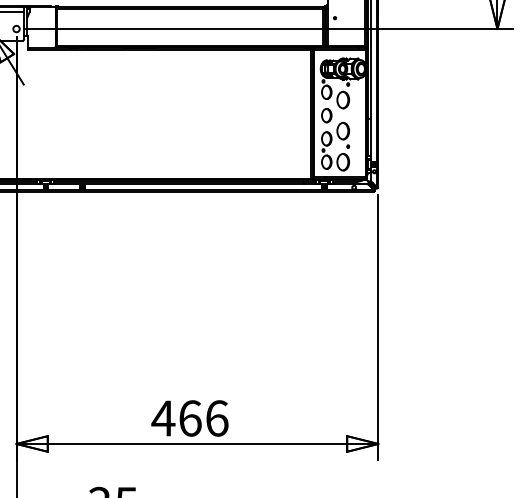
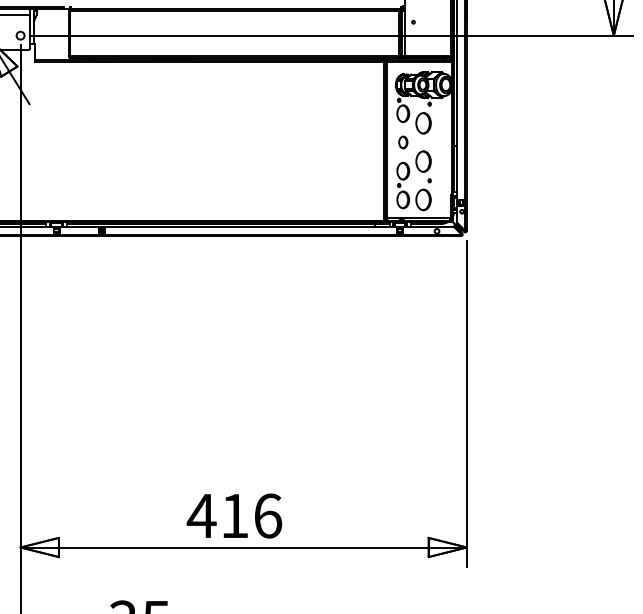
part: (326, 115) -> (403, 142), size x0.7
text: (190, 418) -> (235, 515), 466 -> 416

